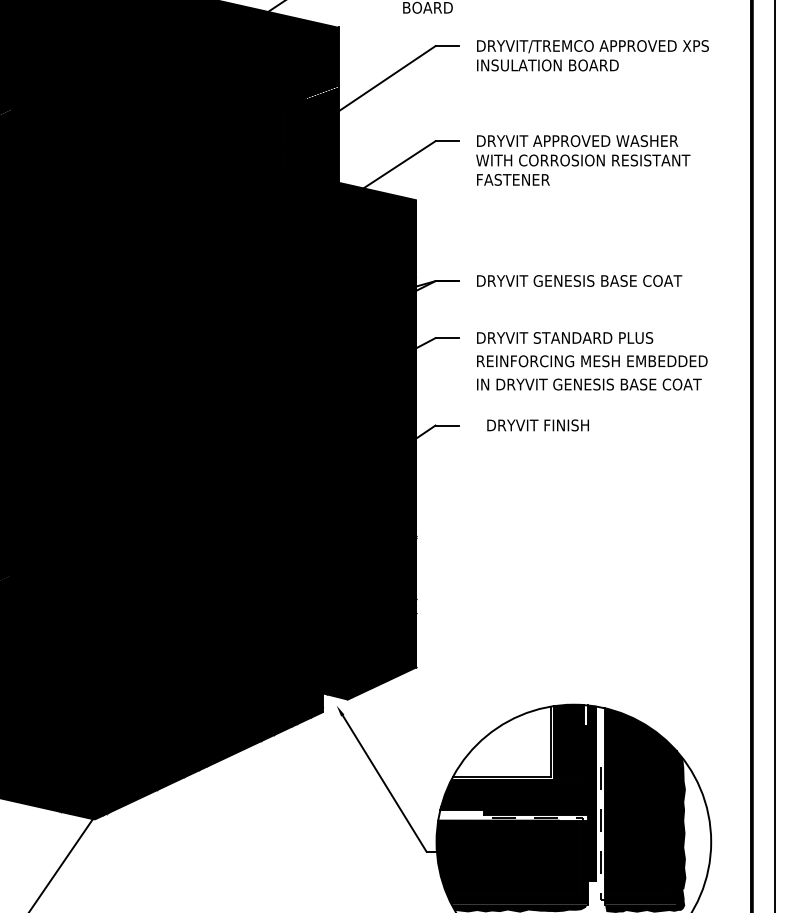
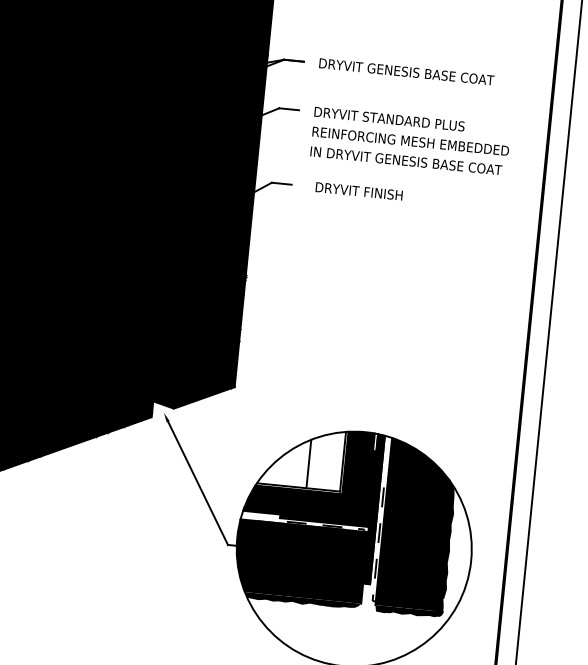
line: (511, 747) -> (309, 463), added

